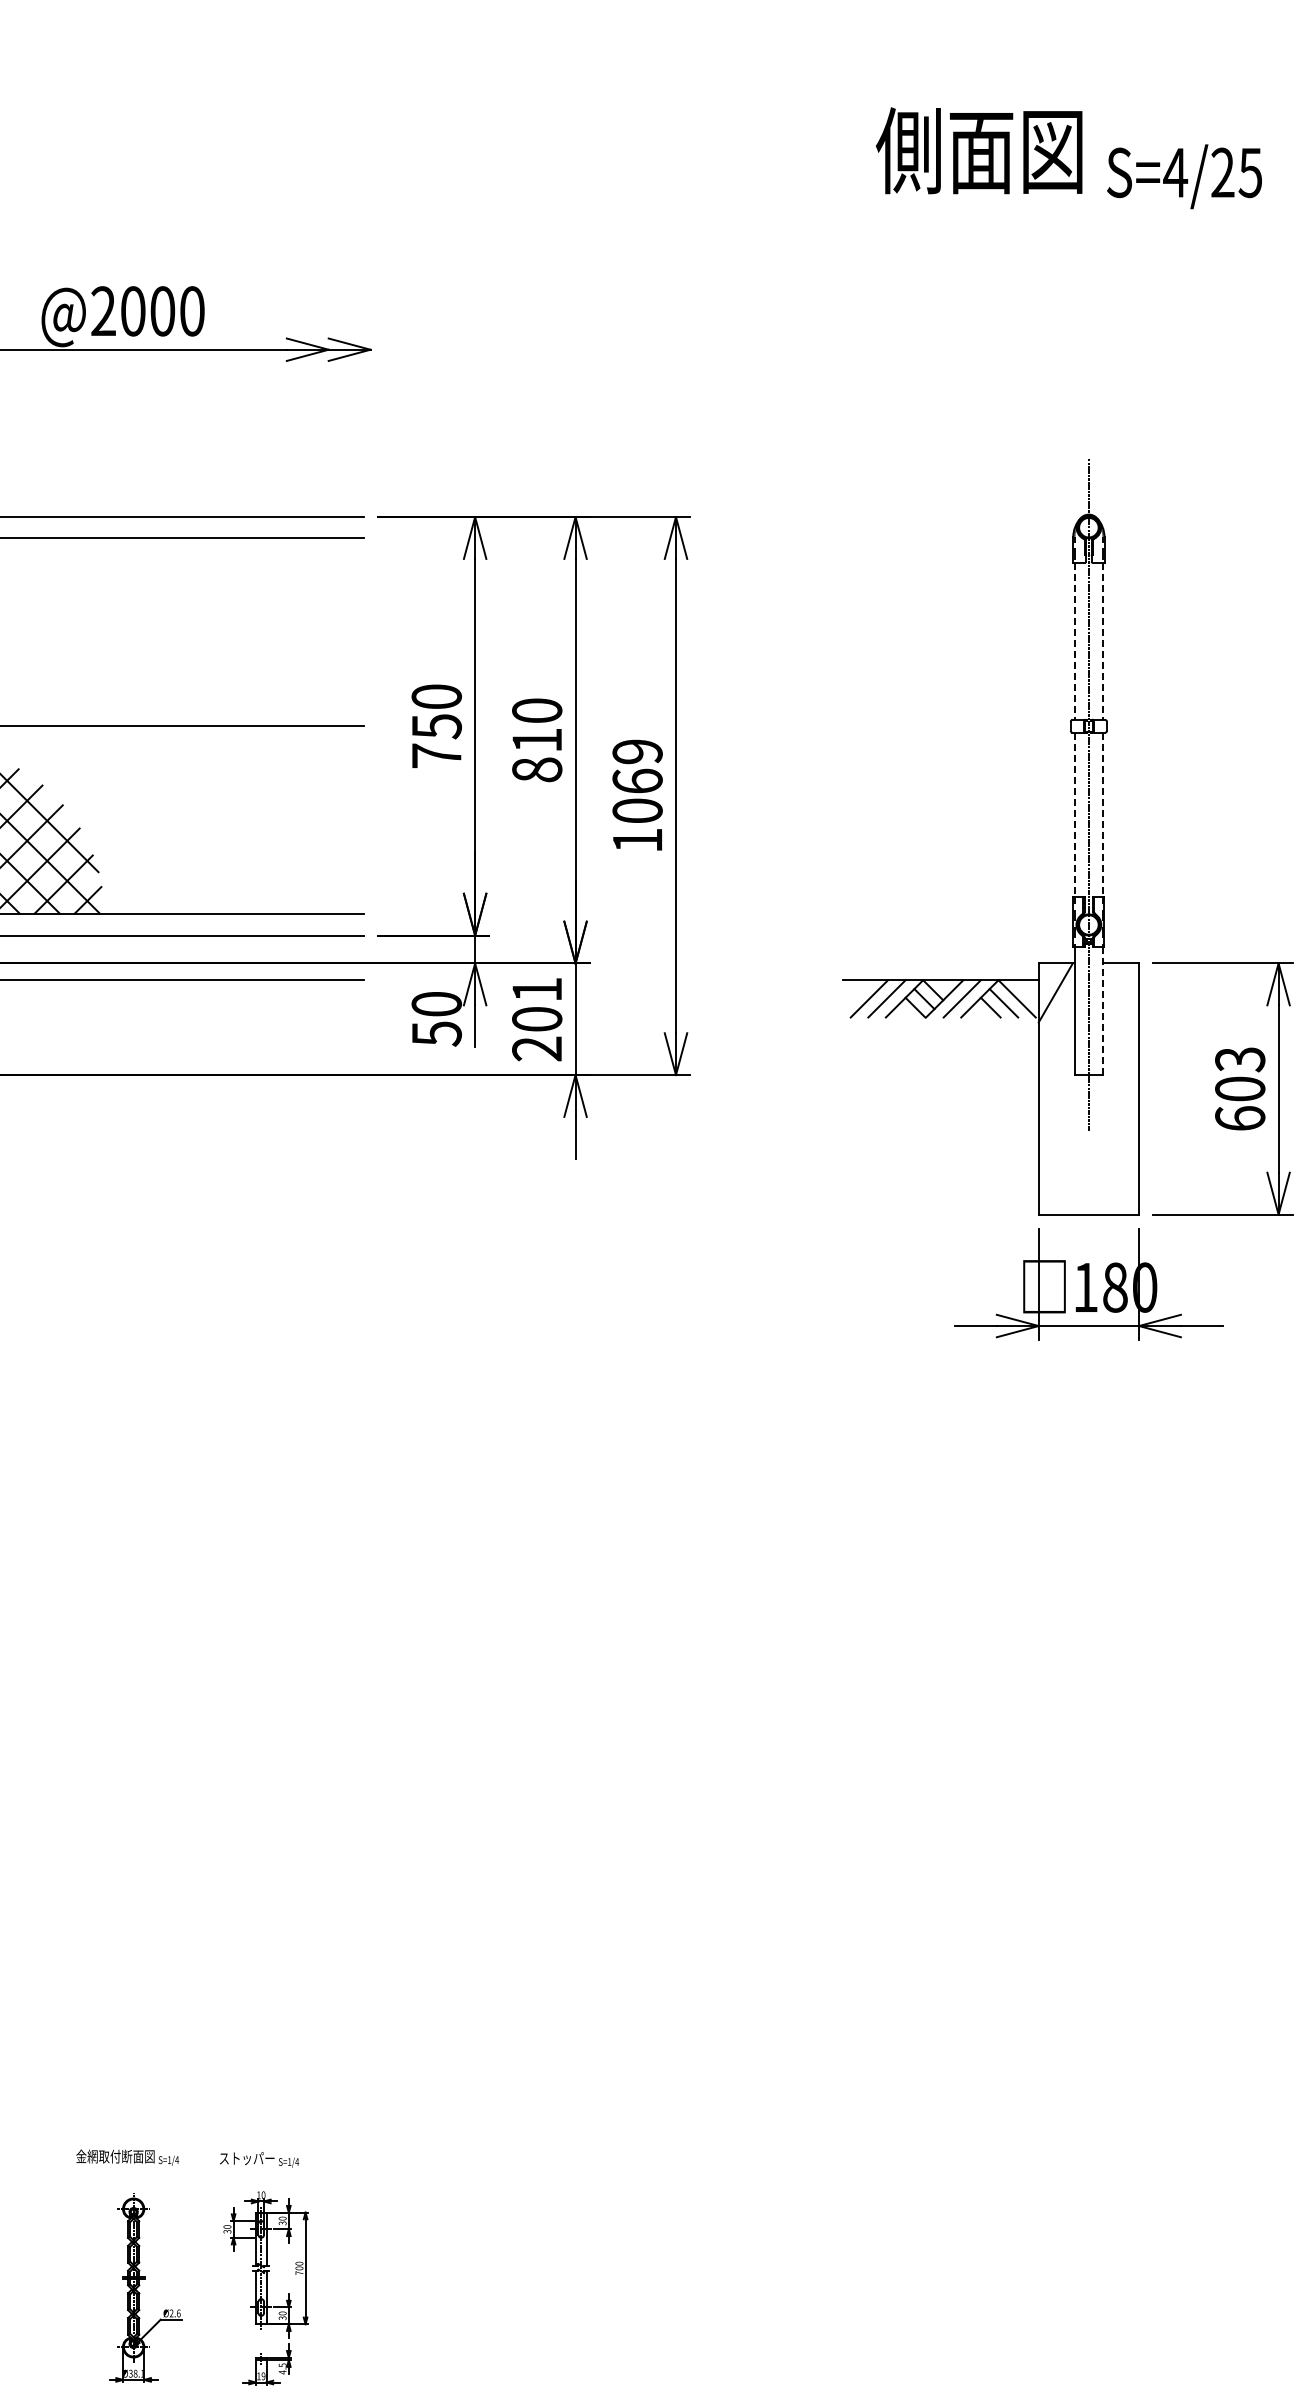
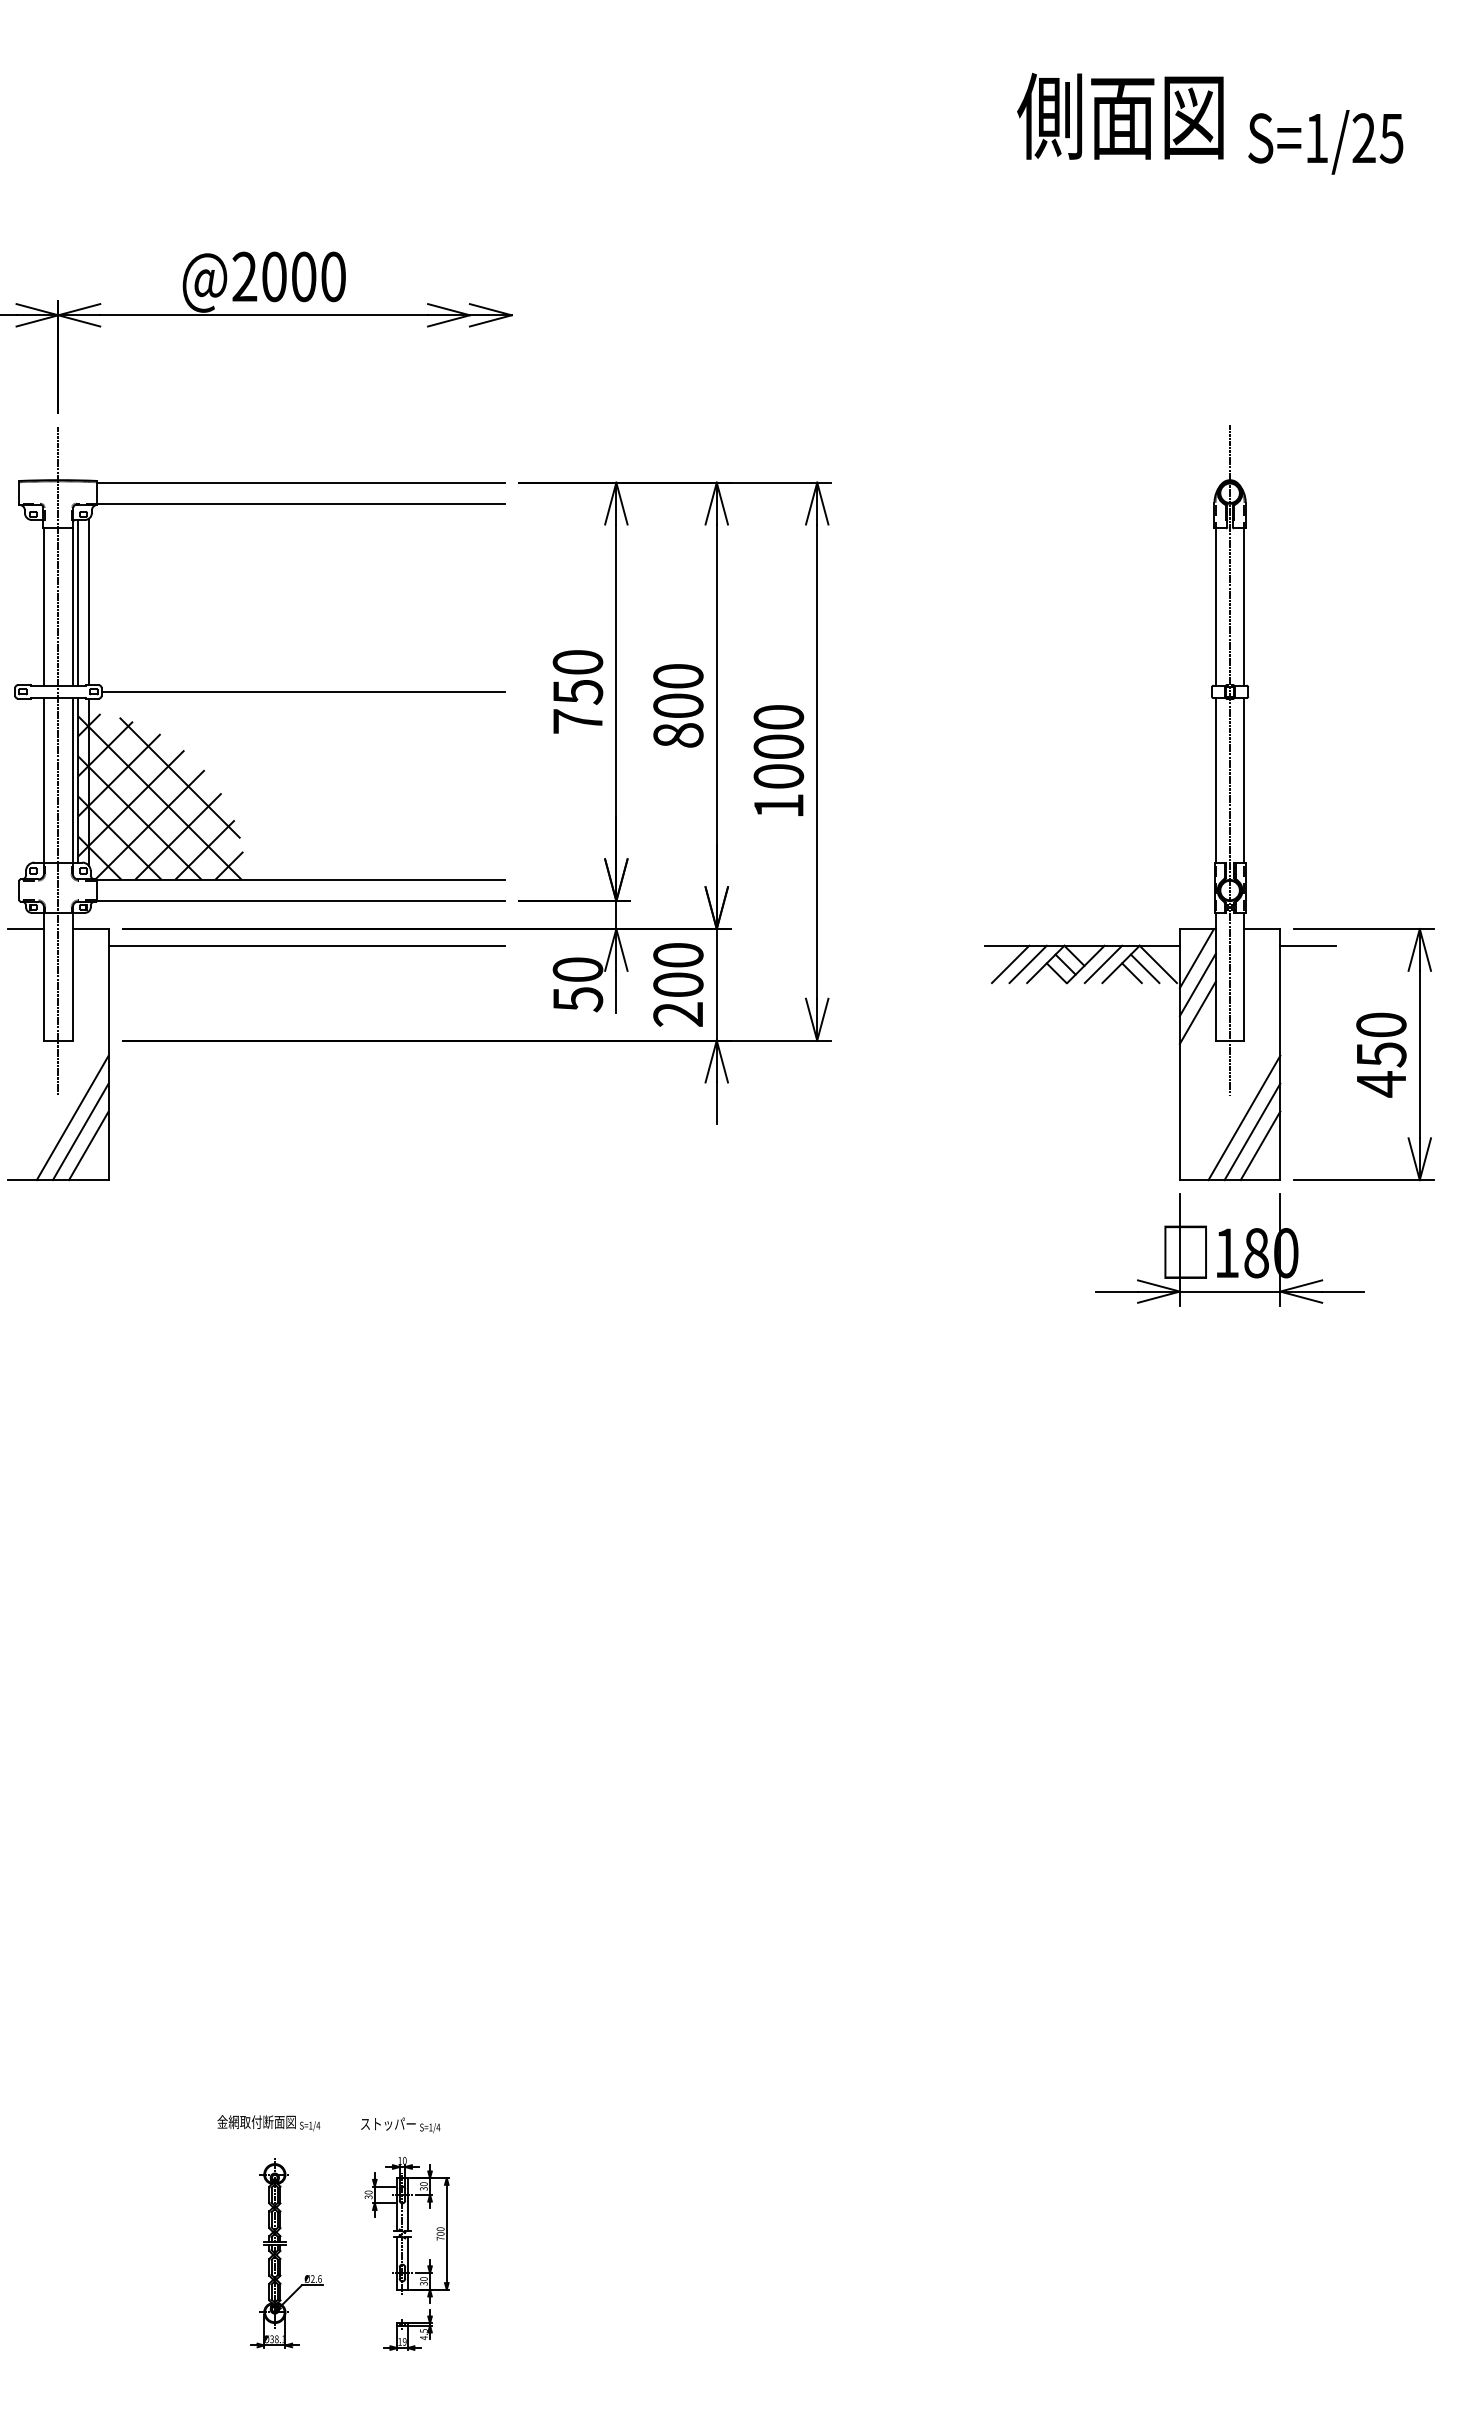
text: (1175, 172) -> (1316, 138), S=4/25 -> S=1/25
line: (1074, 641) -> (1215, 607), dashed -> solid
line: (1103, 641) -> (1244, 607), dashed -> solid
text: (537, 739) -> (678, 705), 810 -> 800
text: (637, 765) -> (778, 731), 1069 -> 1000
line: (1074, 814) -> (1215, 780), dashed -> solid
line: (1103, 814) -> (1244, 780), dashed -> solid
line: (1167, 979) -> (1308, 945), added
text: (537, 989) -> (678, 955), 201 -> 200
line: (1103, 1010) -> (1244, 976), dashed -> solid
line: (1056, 1018) -> (1197, 984), added
line: (1056, 1046) -> (1197, 1012), added
text: (1240, 1088) -> (1381, 1054), 603 -> 450
line: (1103, 1151) -> (1244, 1117), added
line: (1111, 1165) -> (1252, 1131), added
line: (1119, 1179) -> (1260, 1145), added

